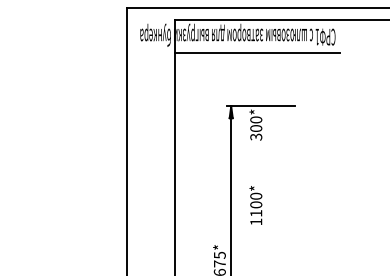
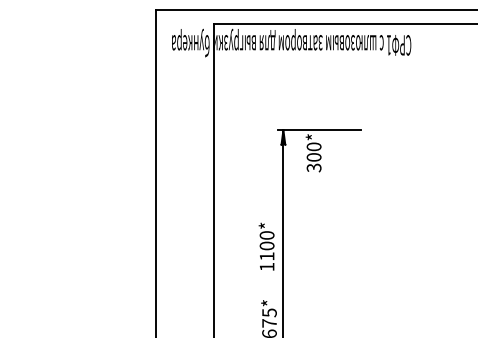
line: (256, 52) -> (314, 64), removed
text: (255, 205) -> (266, 246), moved

